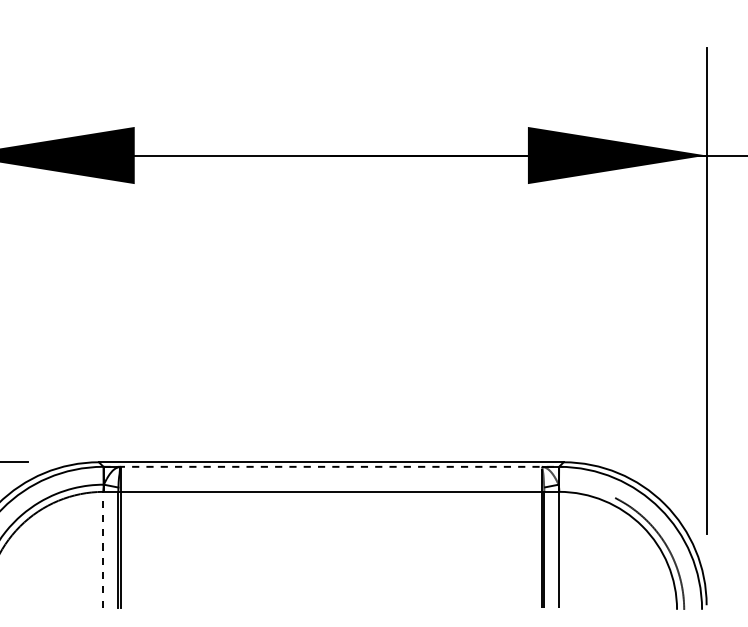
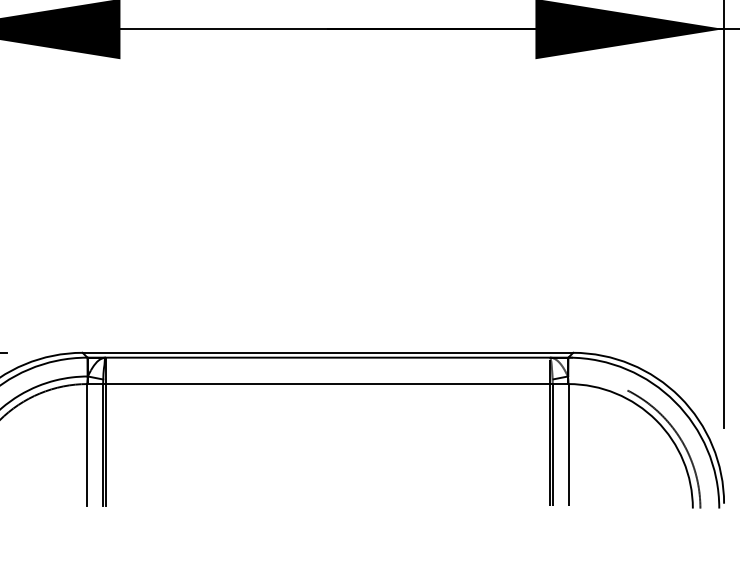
line: (331, 466) -> (328, 357), dashed -> solid
line: (103, 549) -> (87, 444), dashed -> solid

